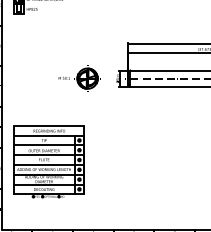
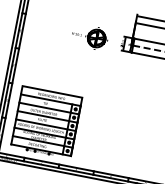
part: (48, 161) -> (45, 122), moved

